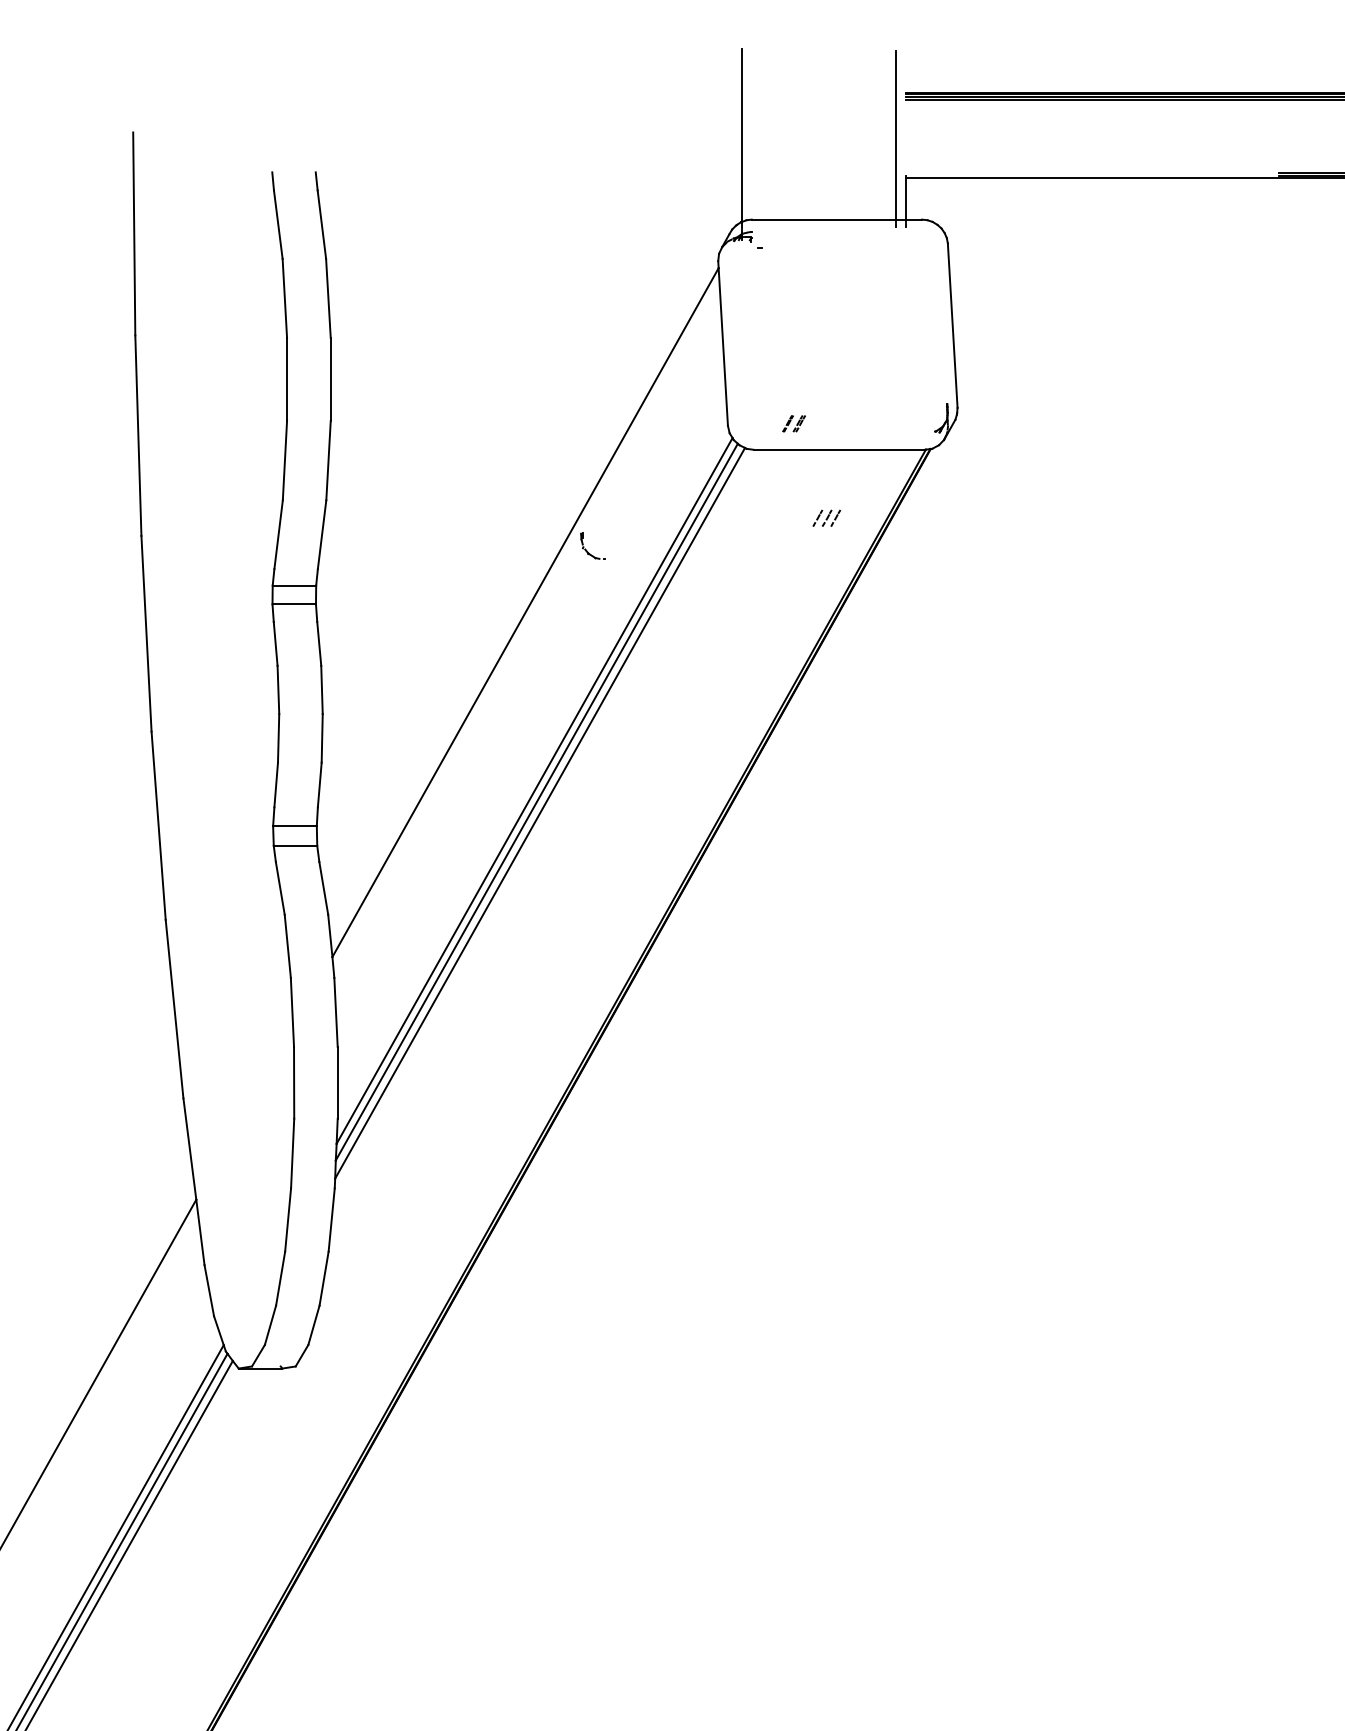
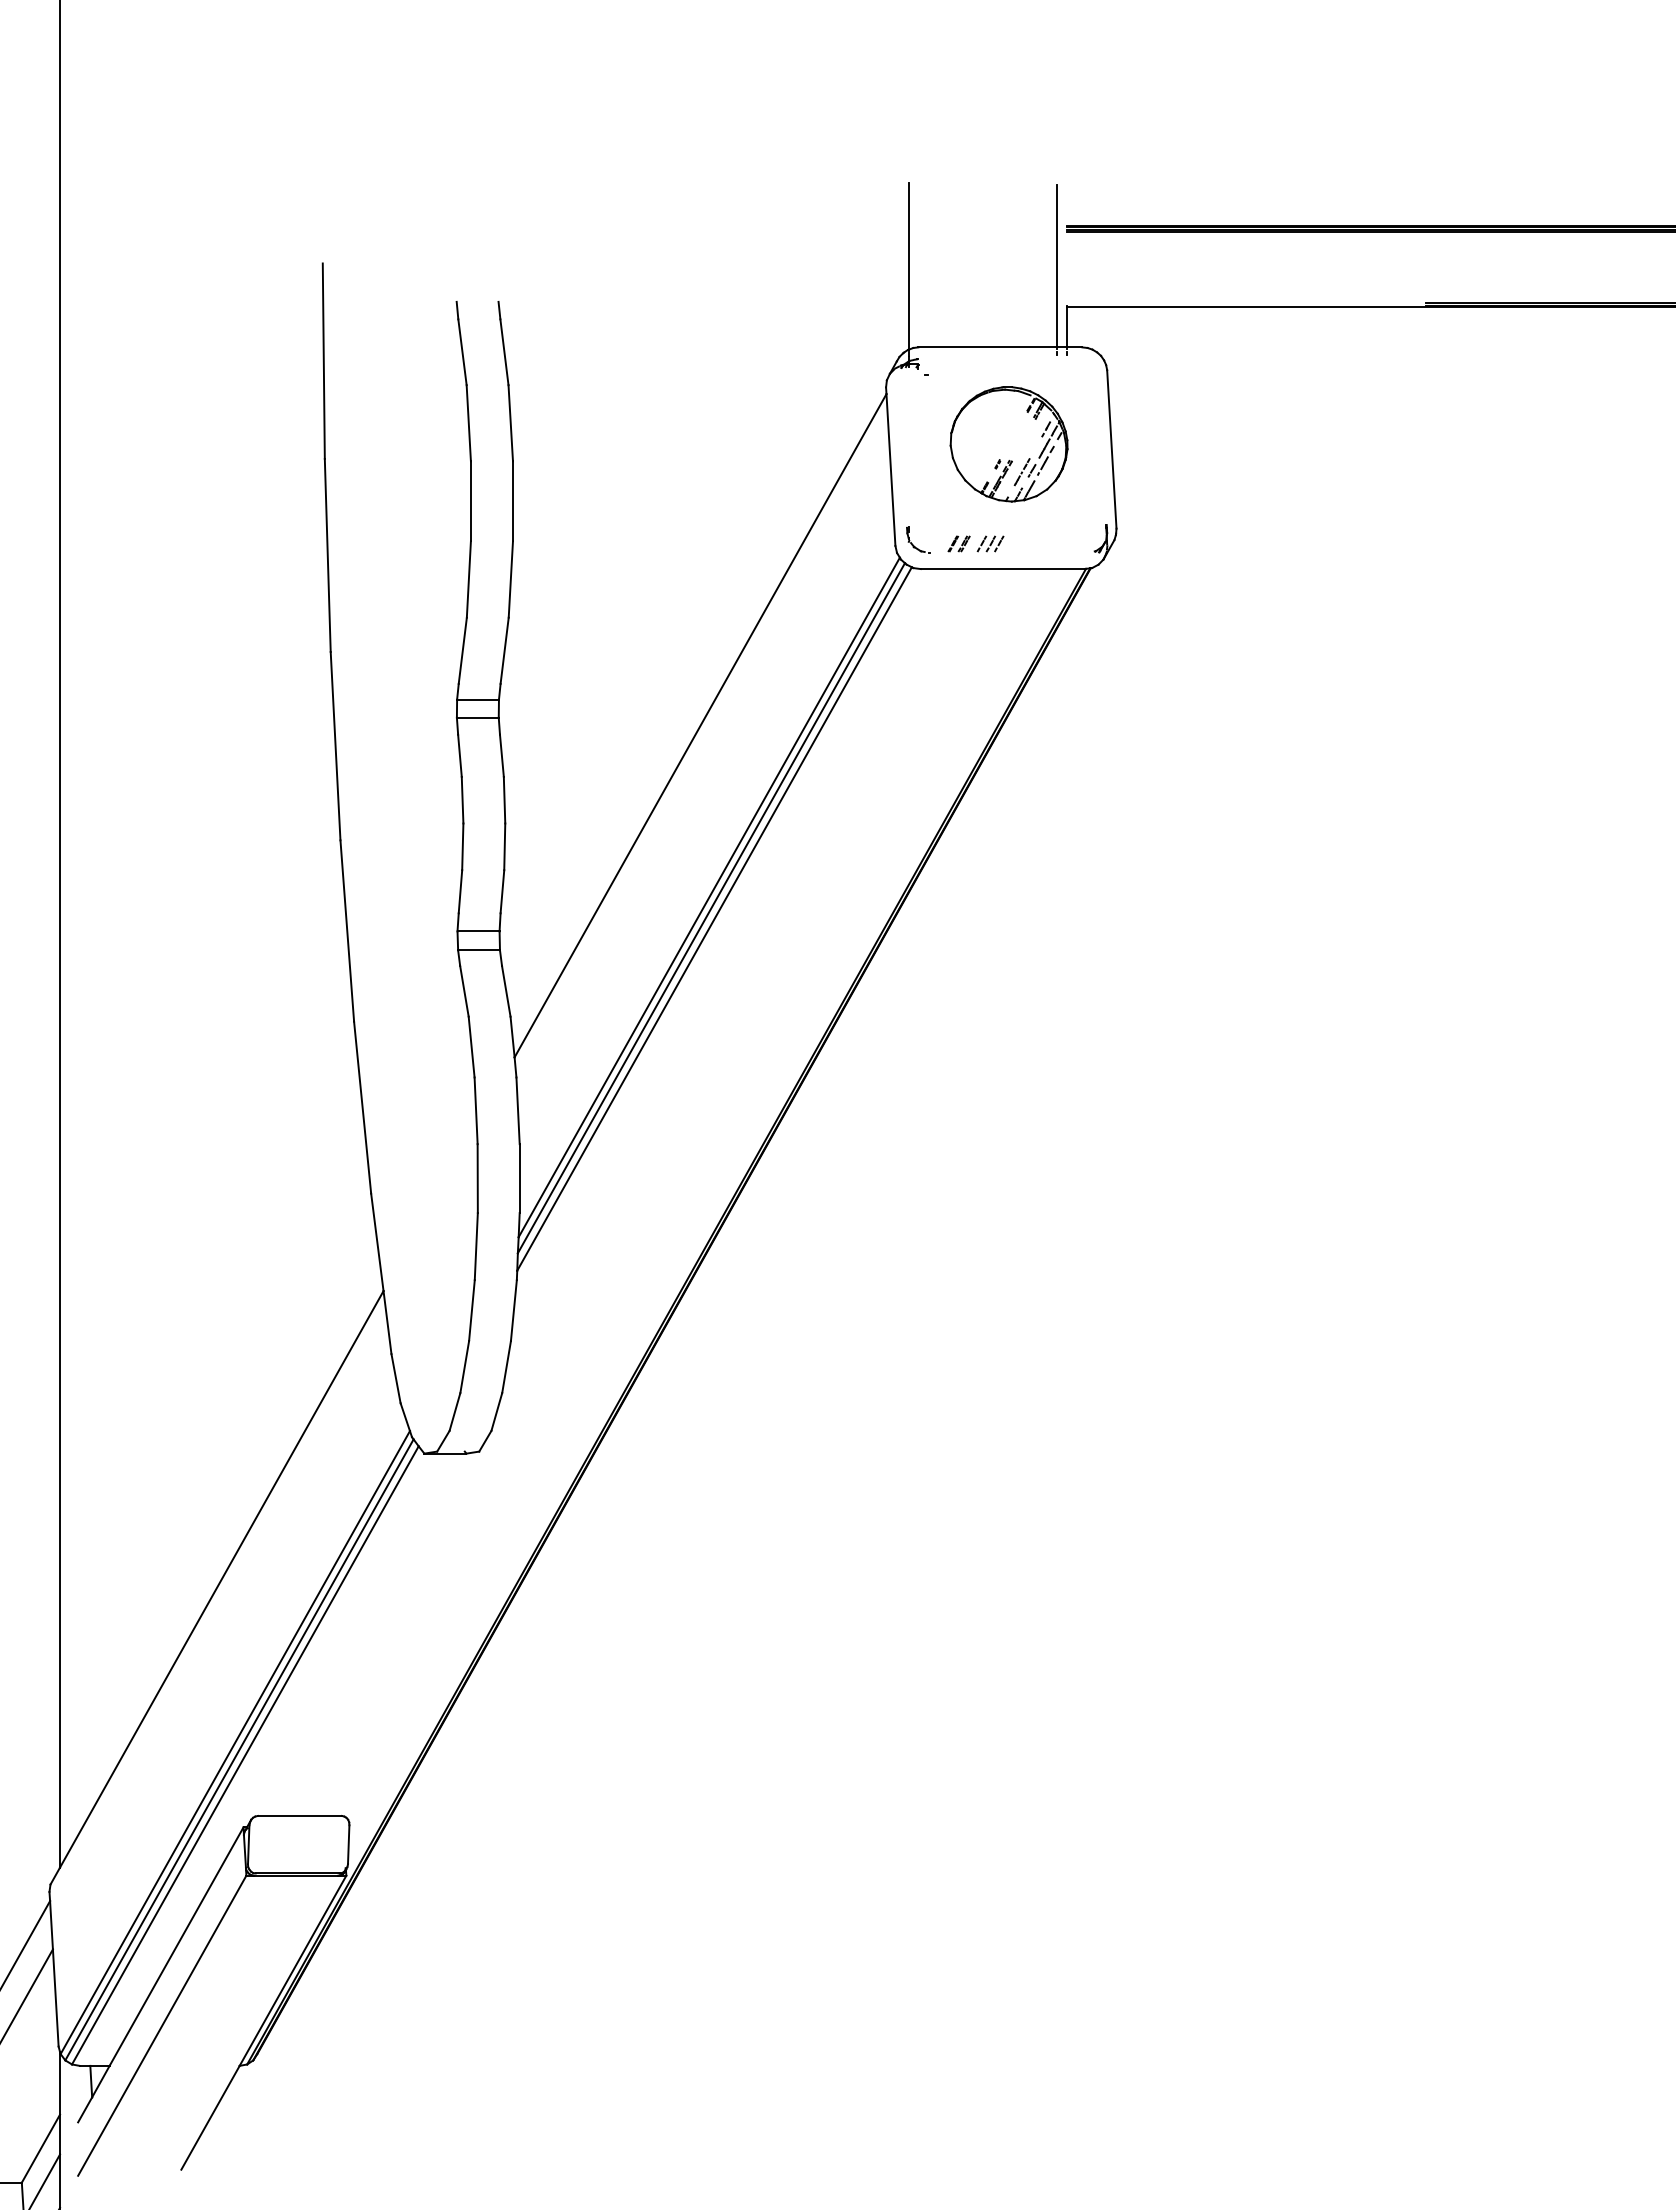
part: (845, 320) -> (1008, 444), added
part: (826, 517) -> (990, 543), moved
part: (587, 551) -> (913, 544), moved

